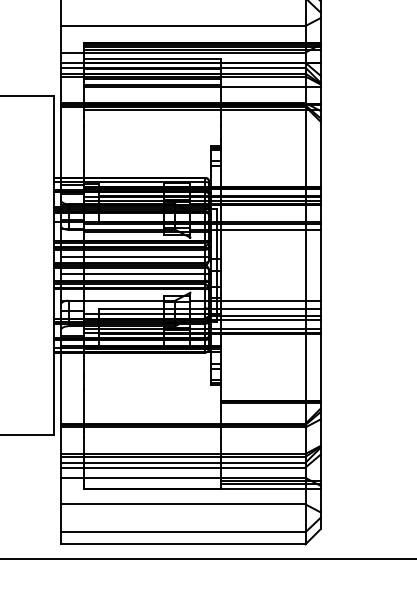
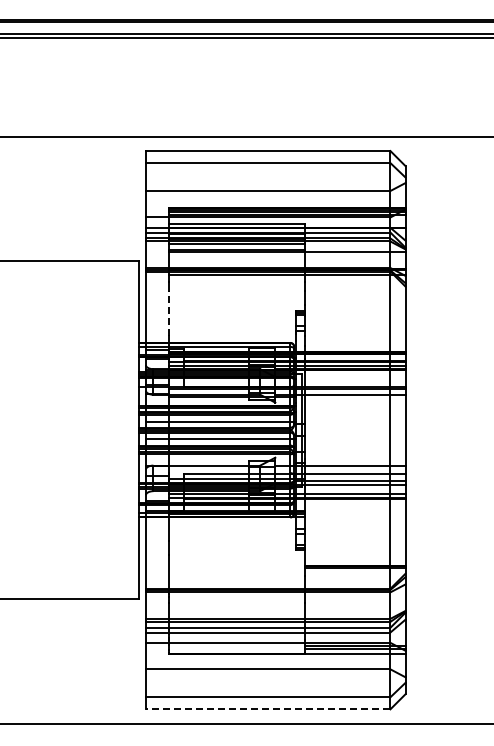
line: (84, 147) -> (169, 312), solid -> dashed
line: (182, 544) -> (267, 709), solid -> dashed

